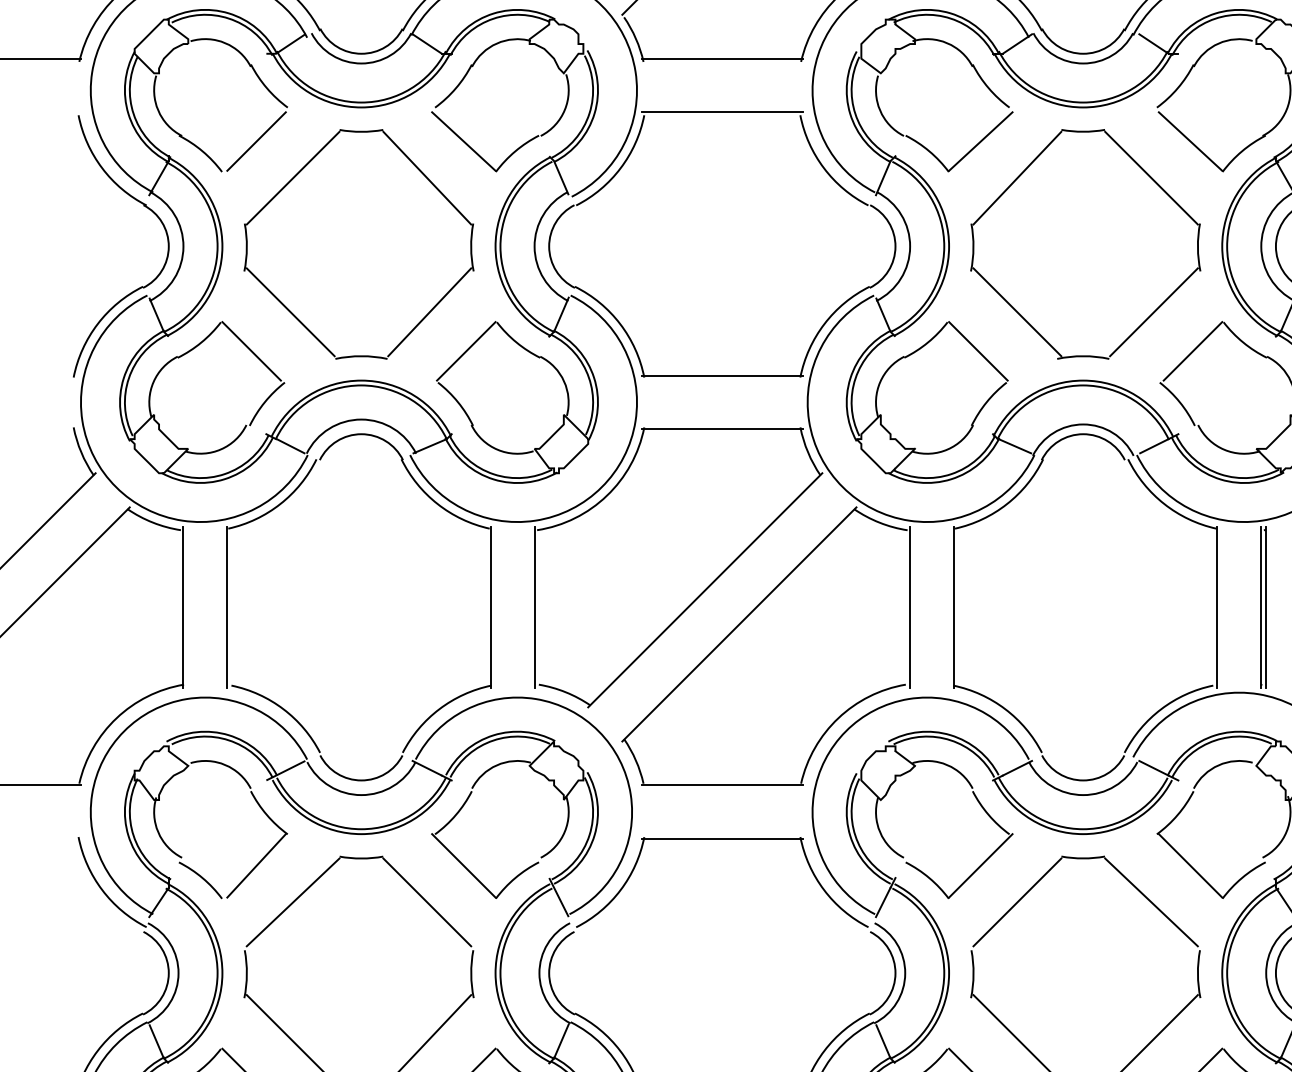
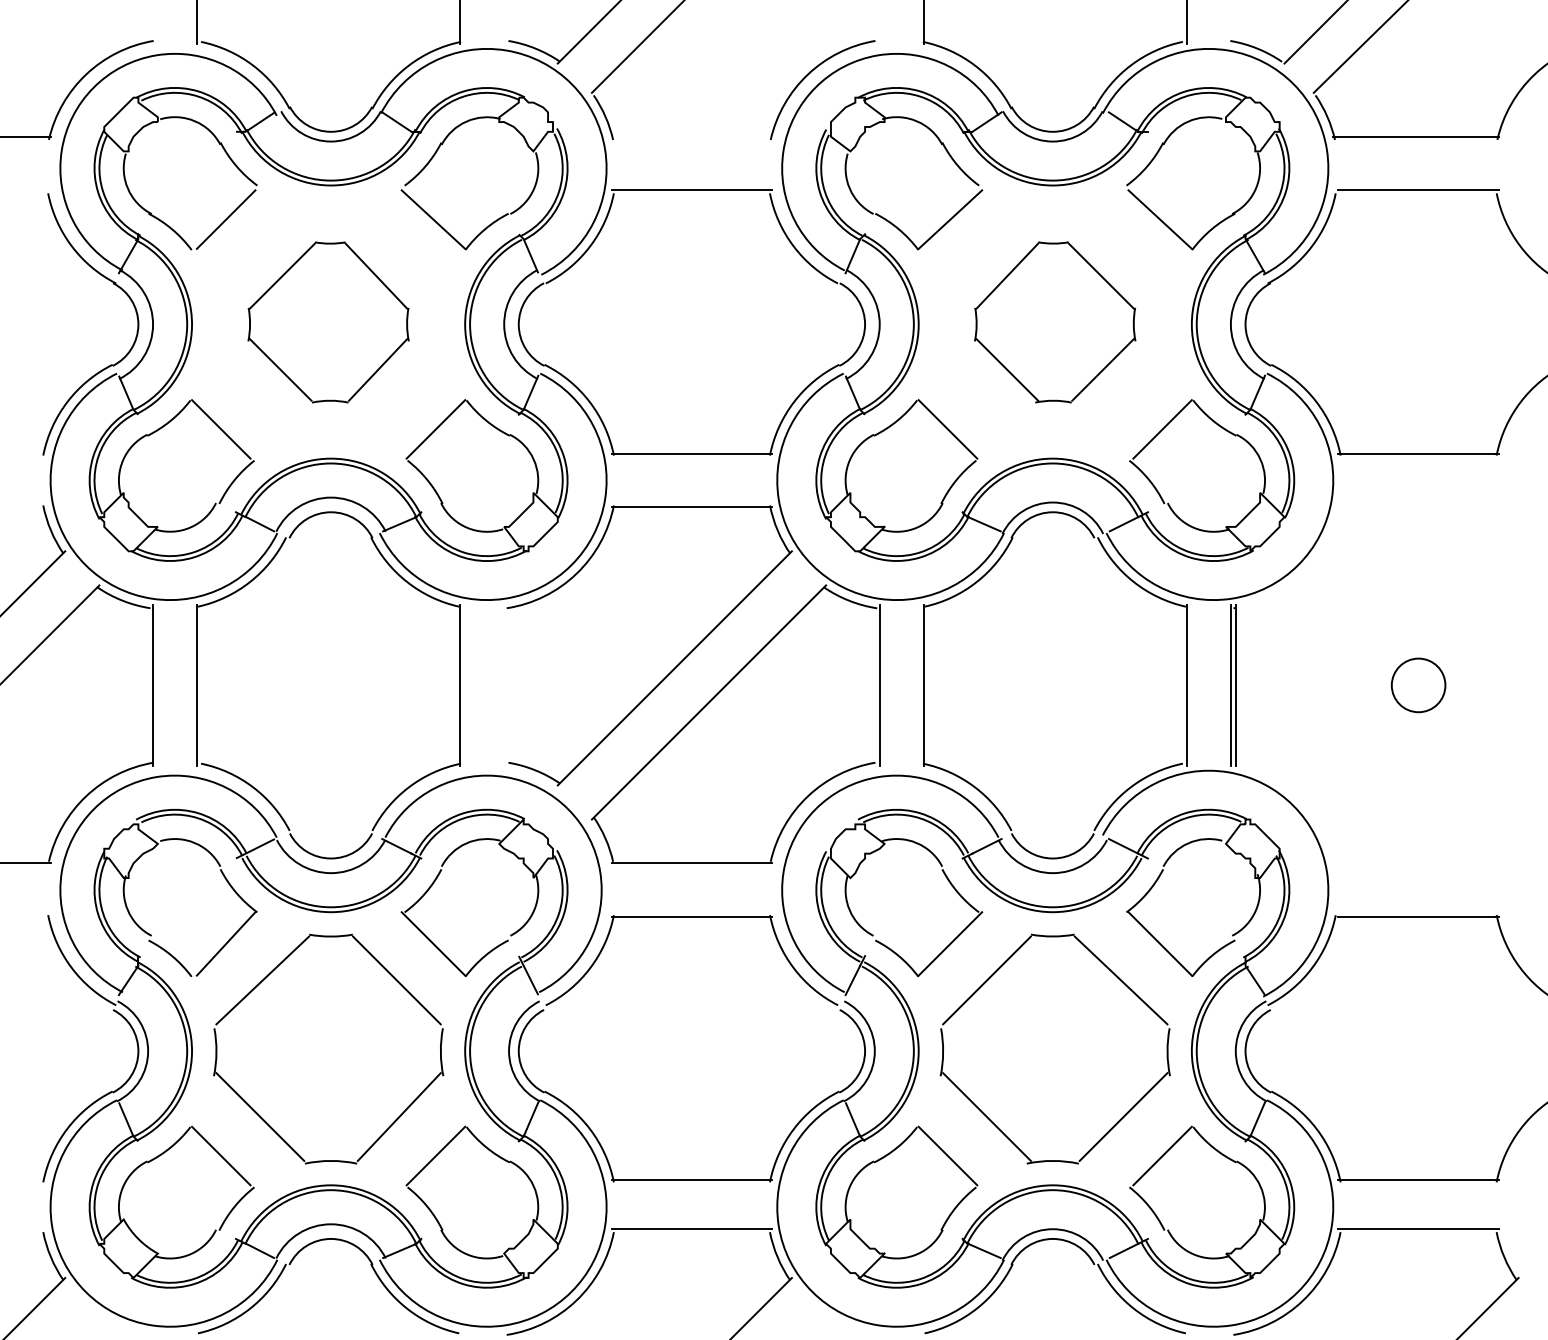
line: (721, 58) -> (691, 136), removed
part: (358, 244) -> (328, 322), size x0.7
part: (1084, 244) -> (1054, 322), size x0.7
line: (534, 606) -> (504, 684), removed

